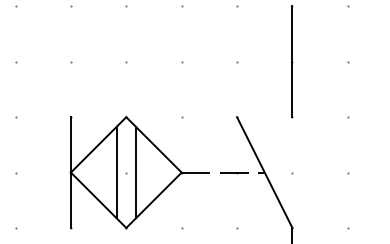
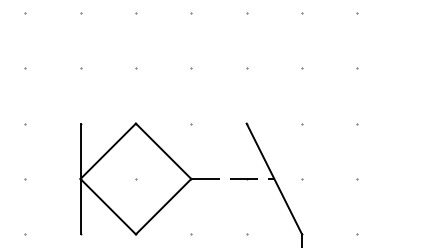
line: (292, 61) -> (302, 67), removed
line: (116, 172) -> (126, 178), removed
line: (135, 172) -> (145, 178), removed

